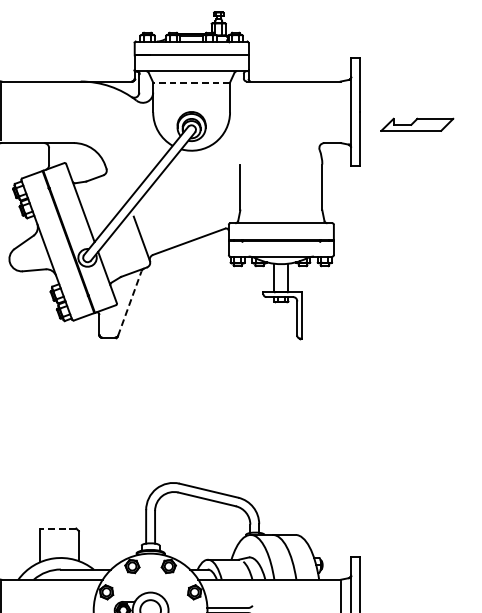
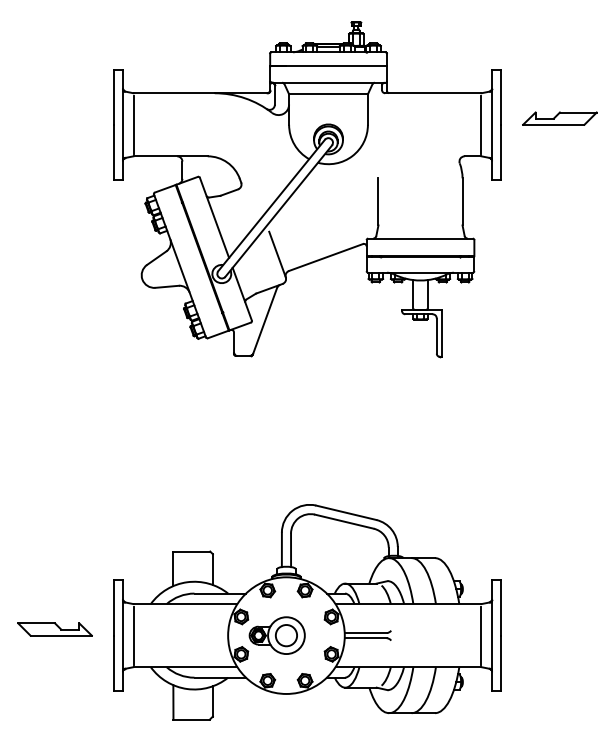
line: (191, 82) -> (328, 94), dashed -> solid
line: (340, 112) -> (481, 124), added
part: (416, 124) -> (559, 118), moved
line: (130, 303) -> (265, 320), dashed -> solid
line: (57, 528) -> (191, 551), dashed -> solid

